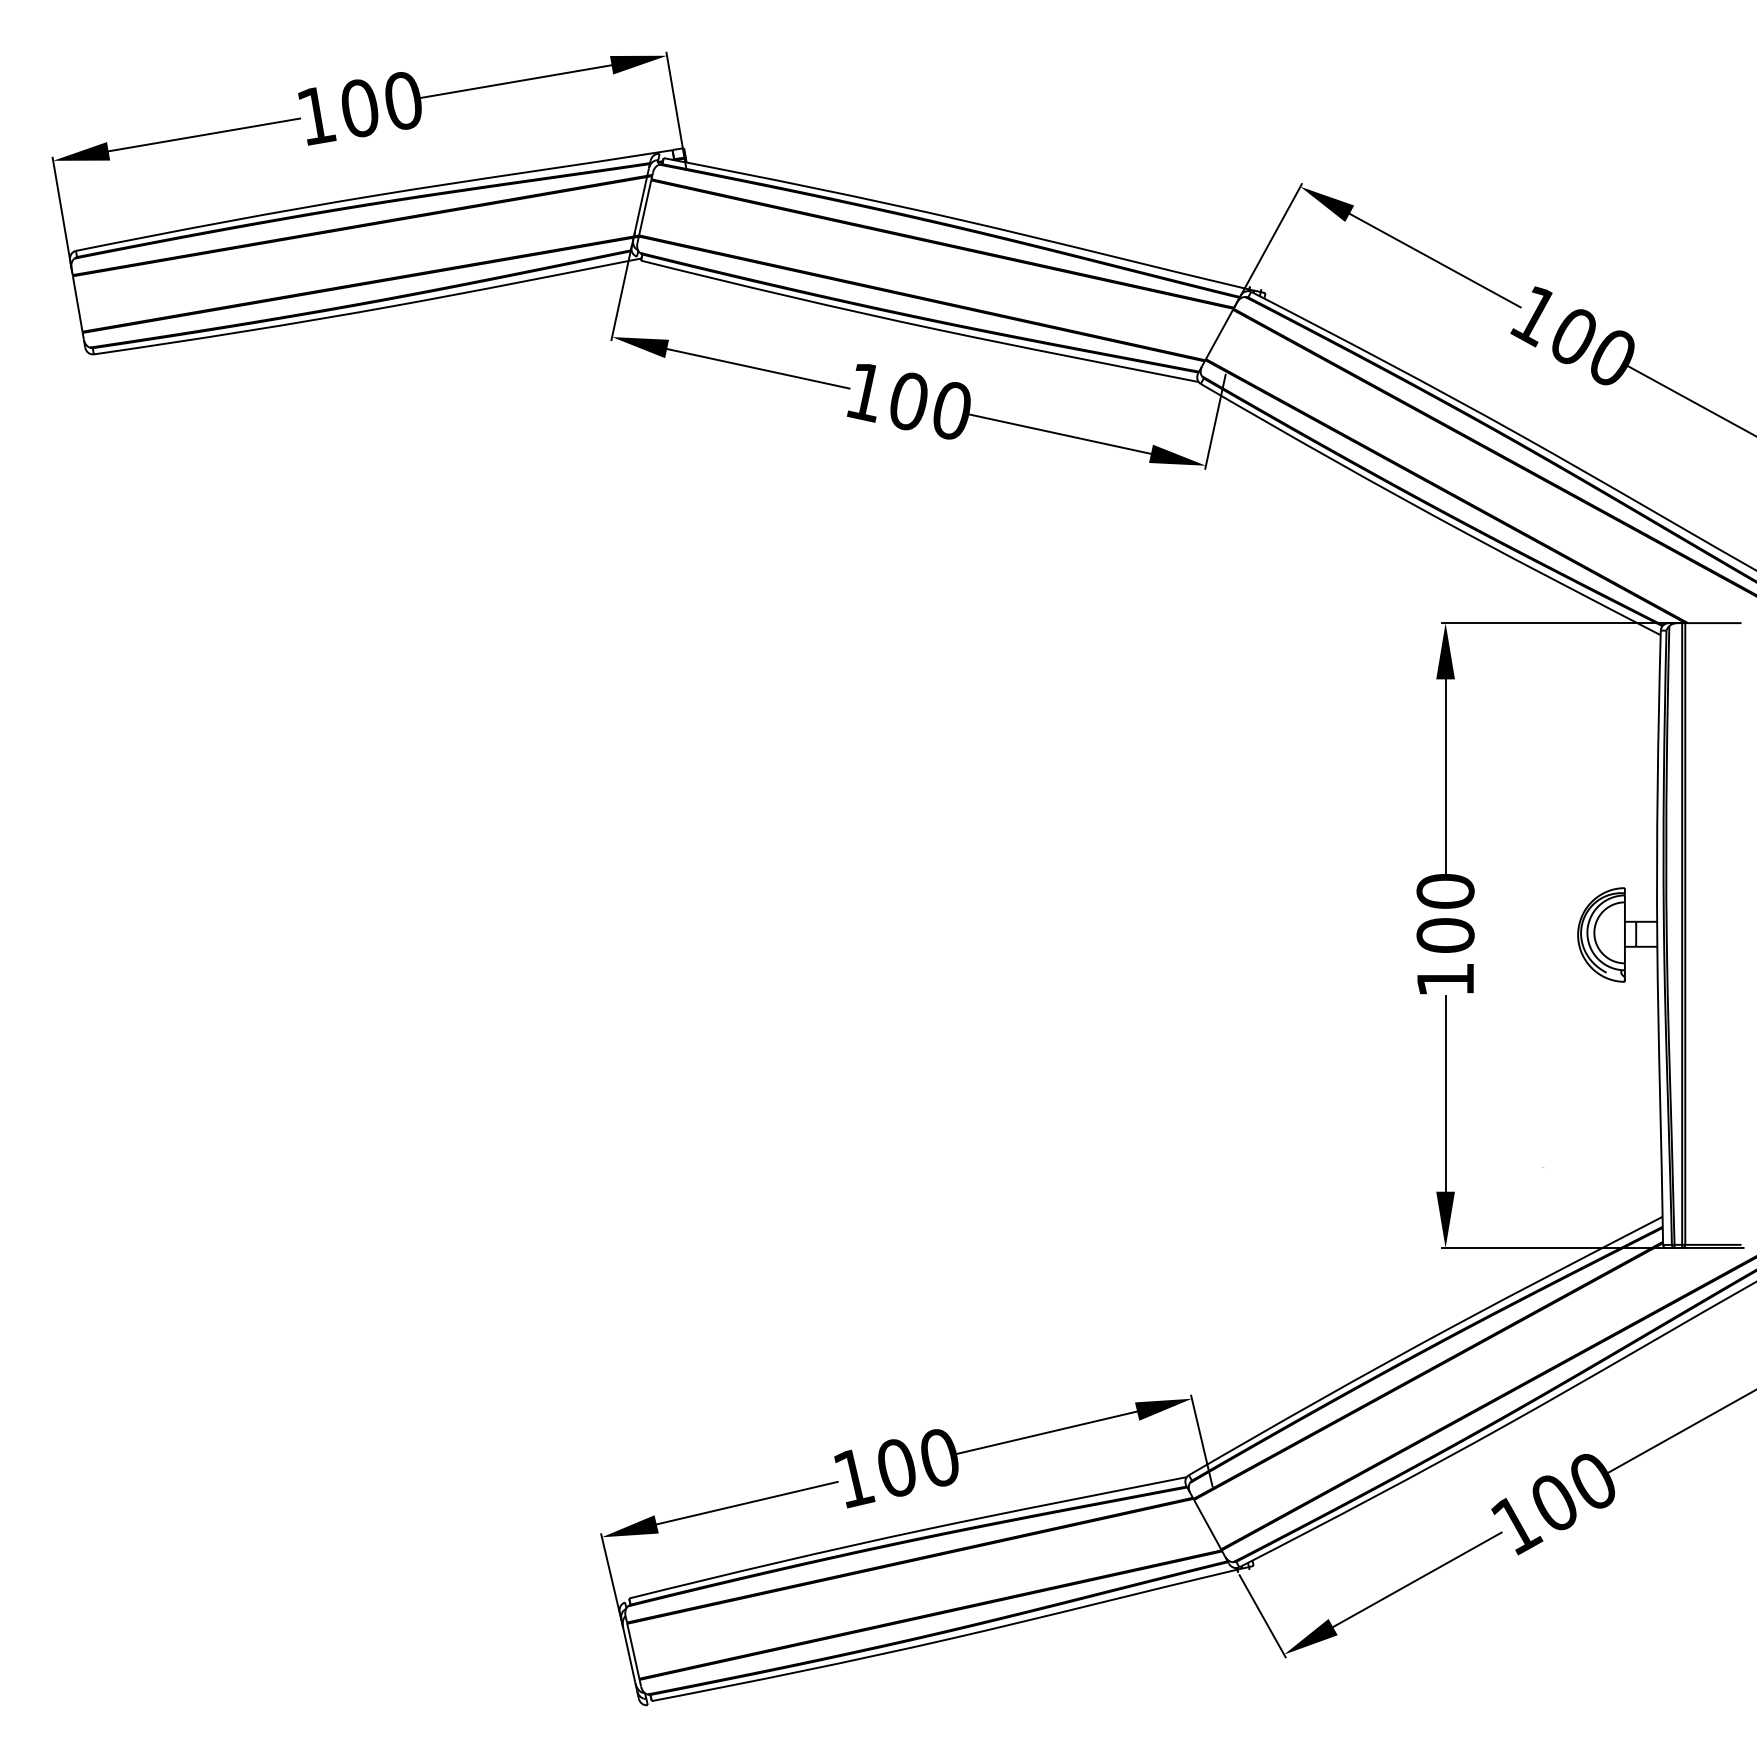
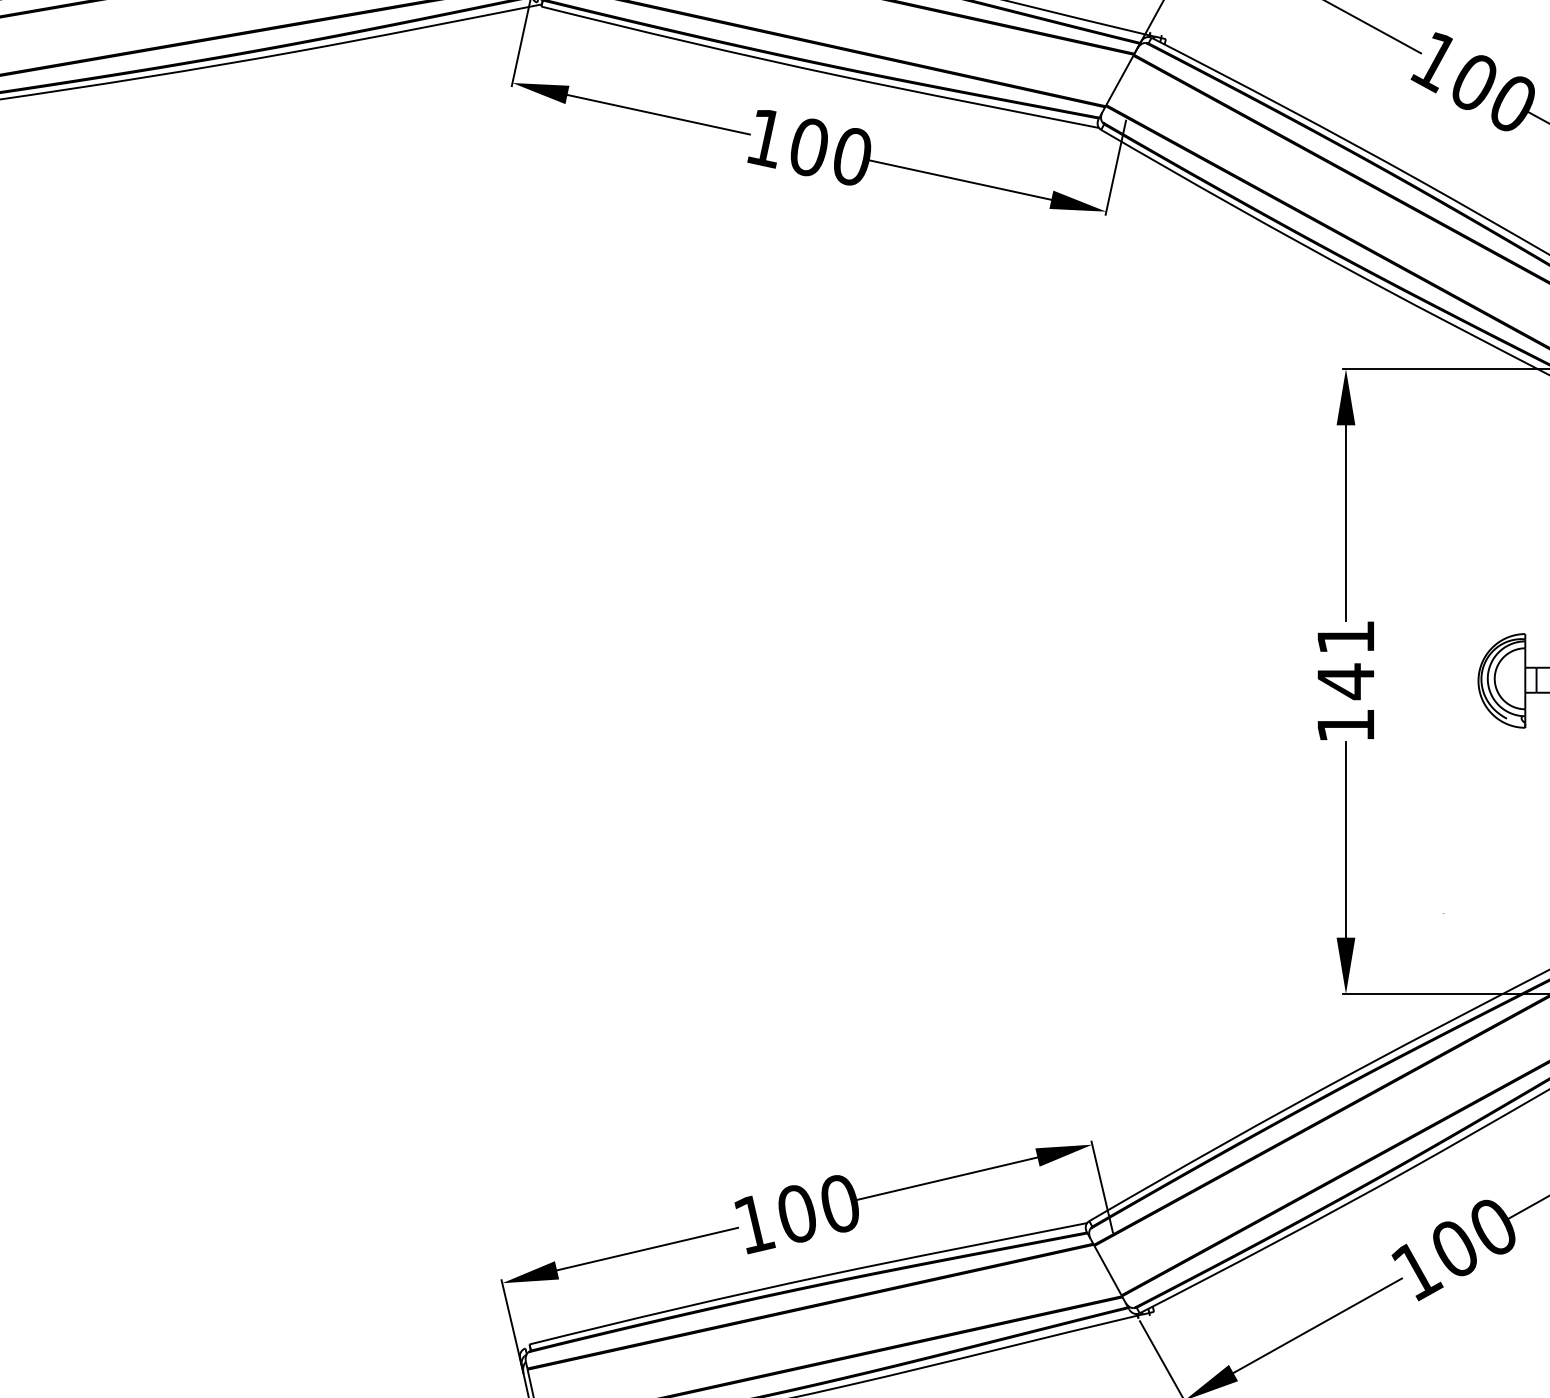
text: (1445, 914) -> (1345, 660), 100 -> 141

